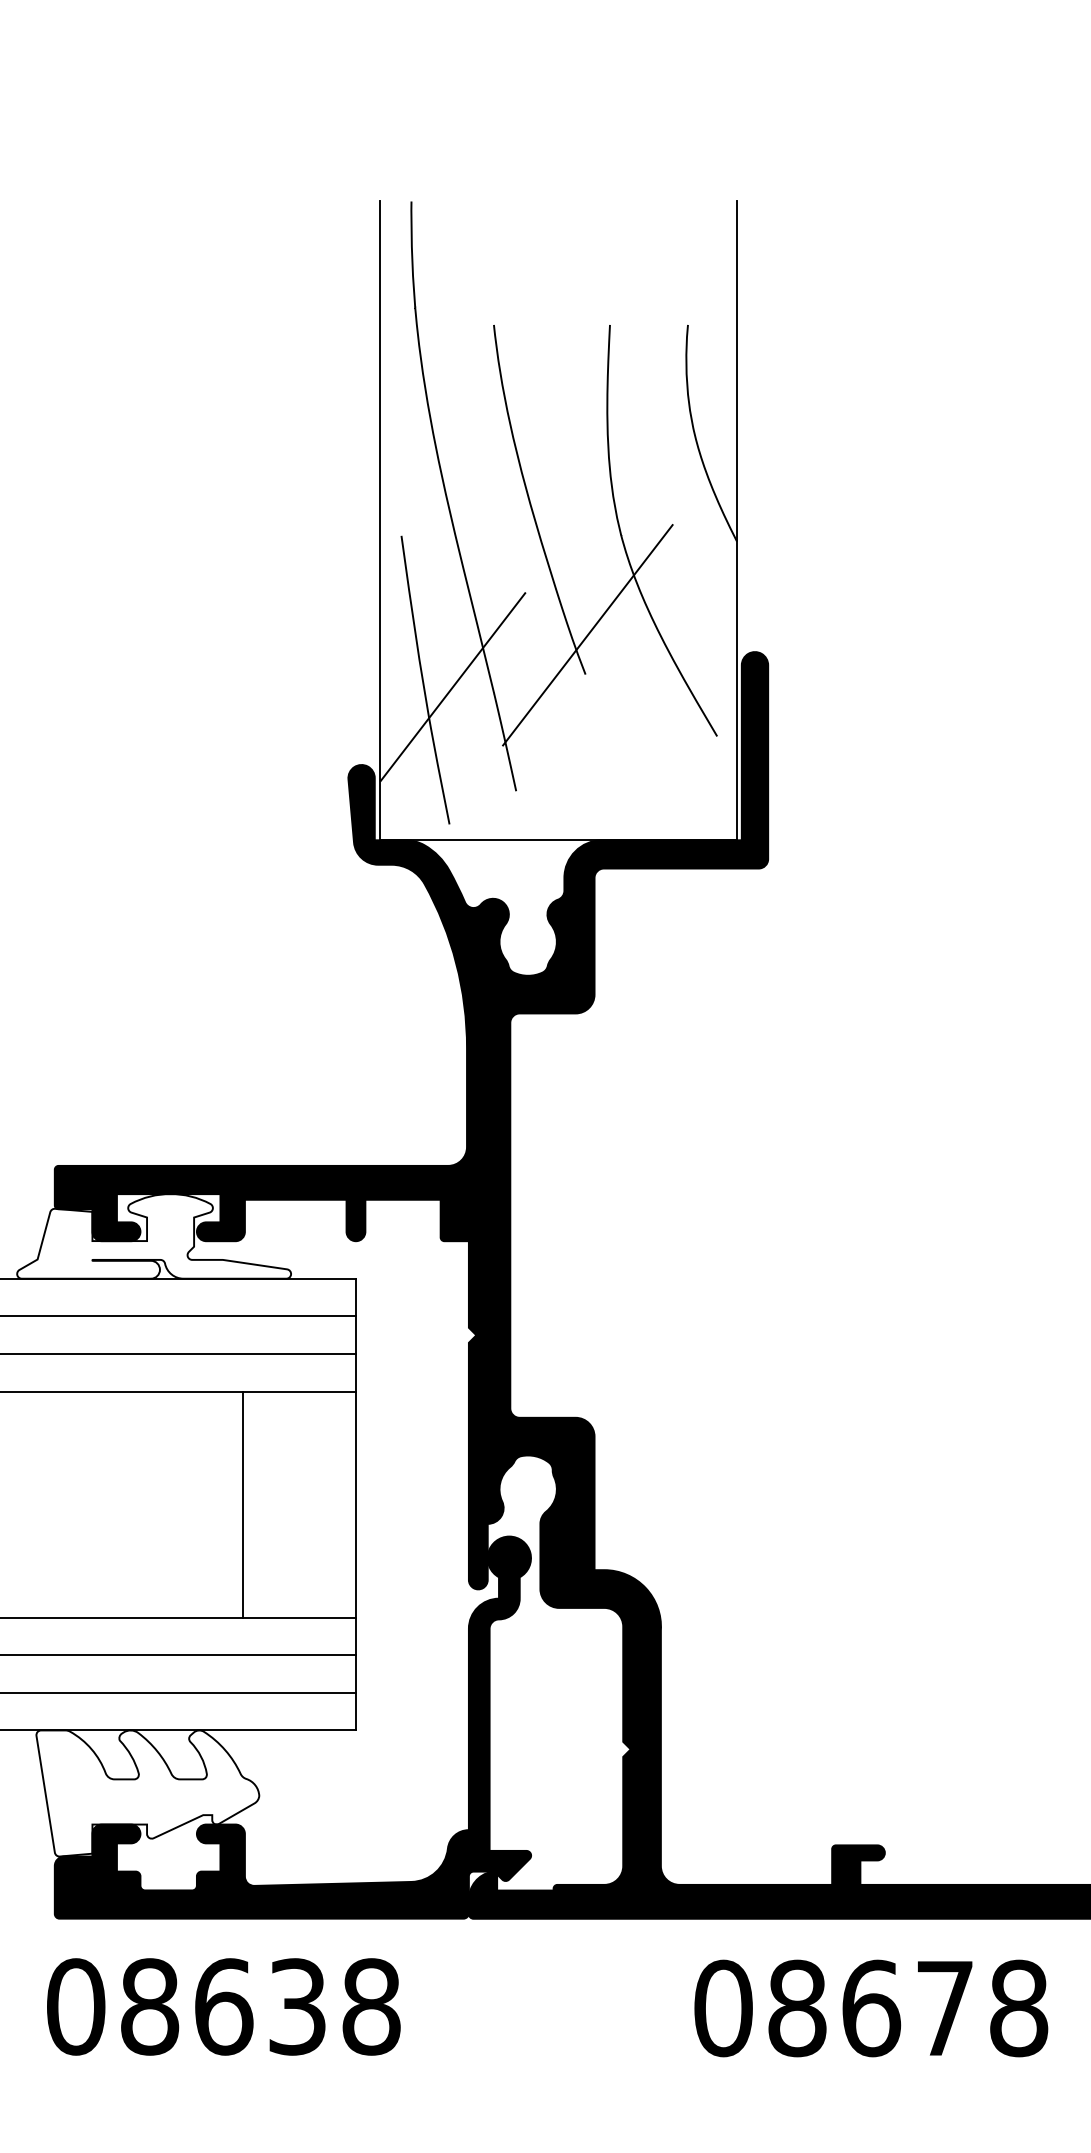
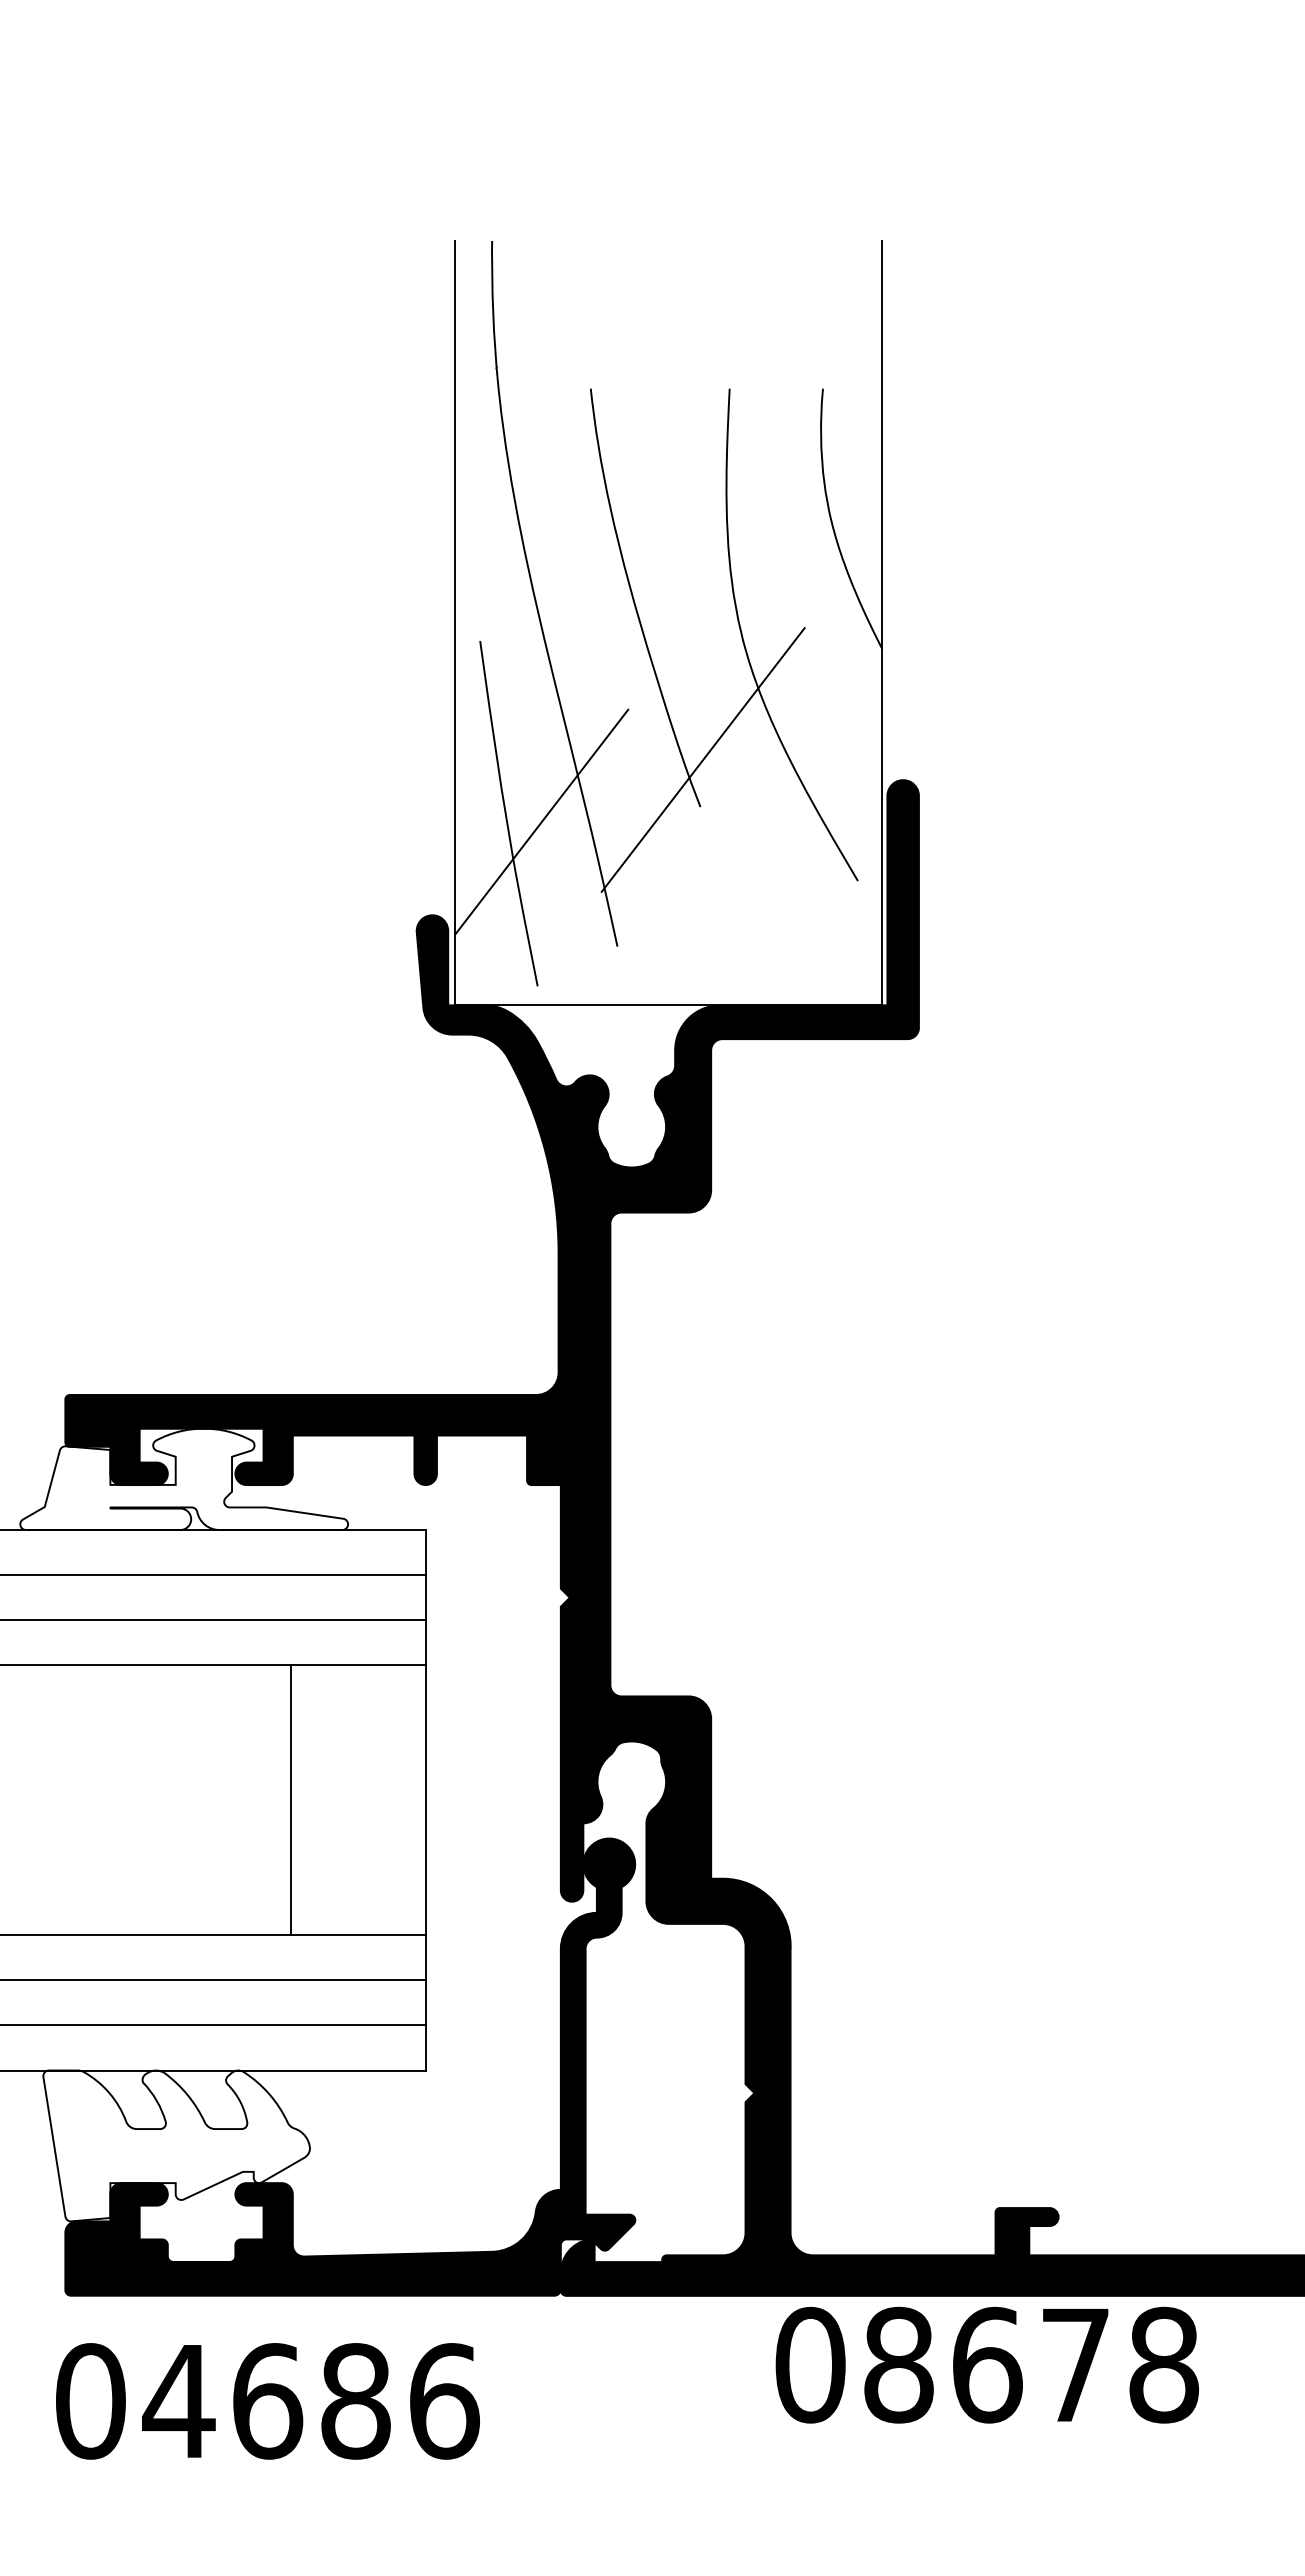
text: (259, 2007) -> (310, 2401), 08638 -> 04686
text: (870, 2007) -> (986, 2364), moved

